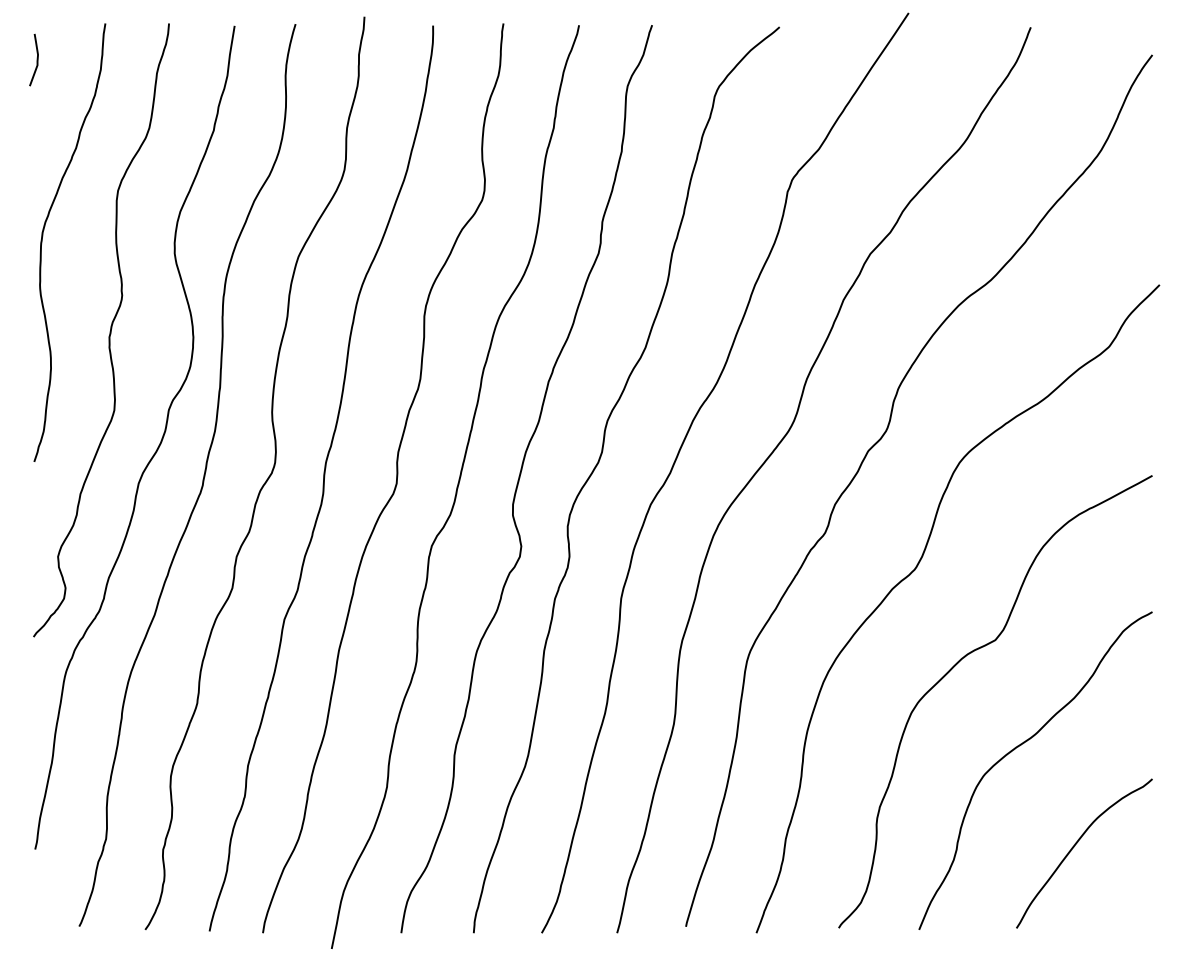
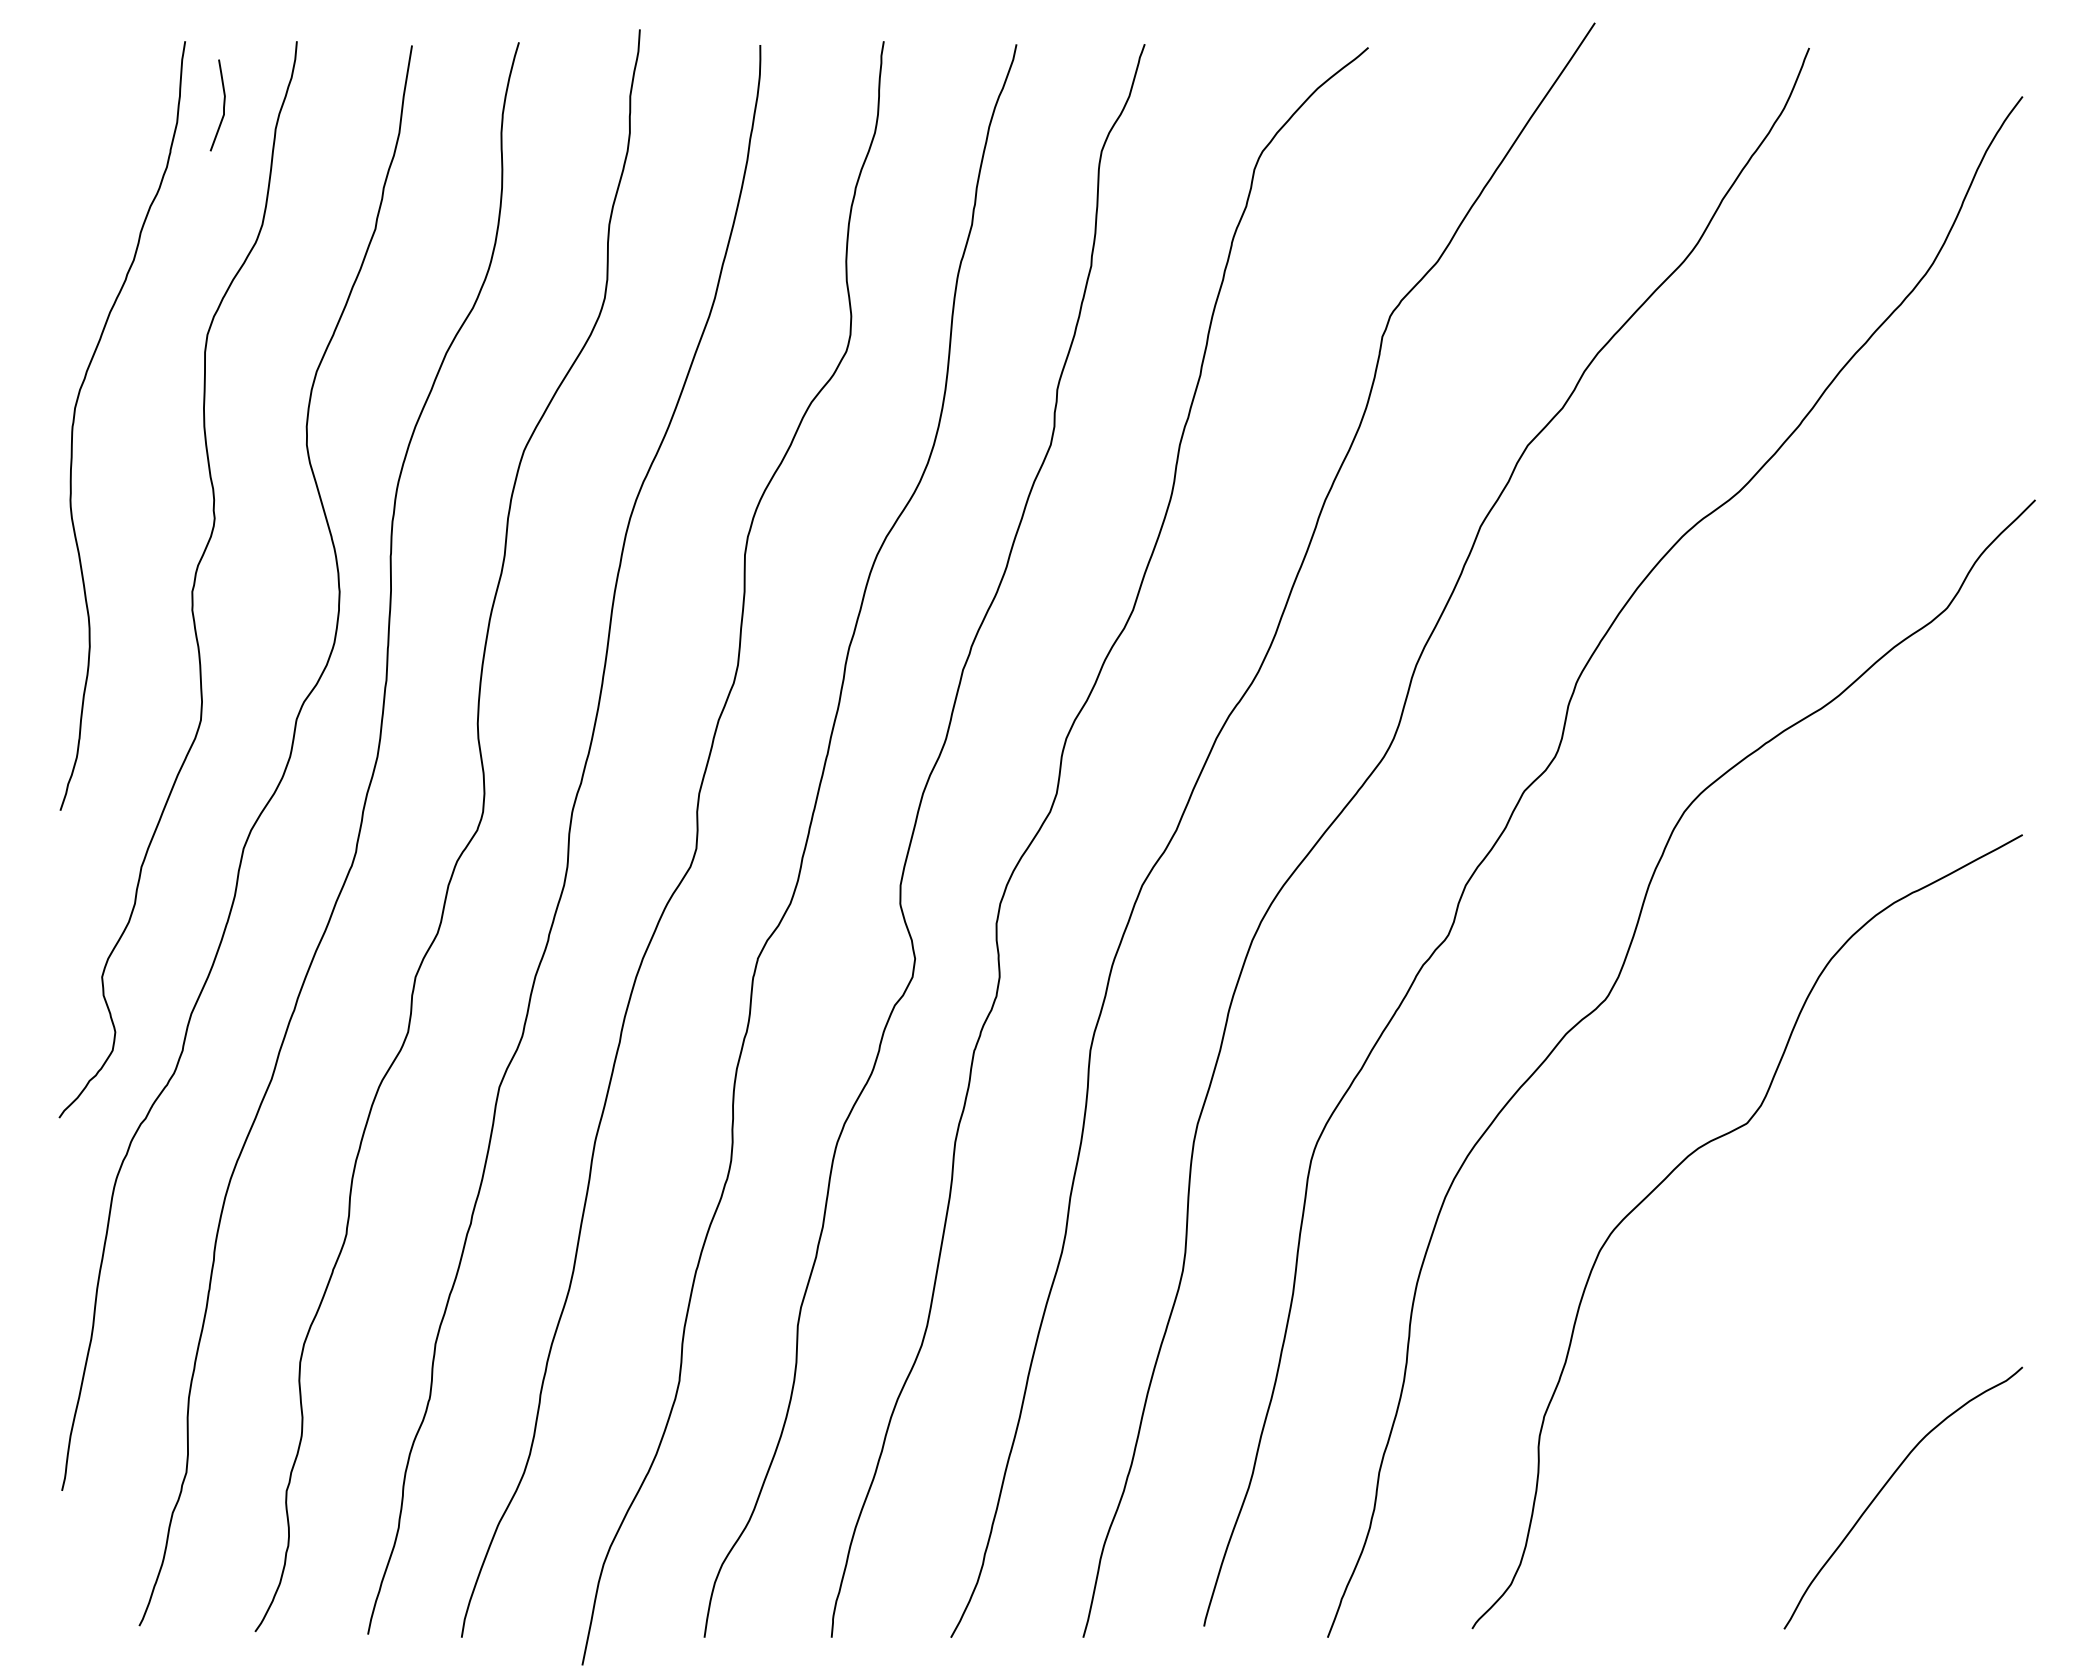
curve: (36, 59) -> (222, 104), moved
curve: (1018, 747) -> (1787, 1311), removed

